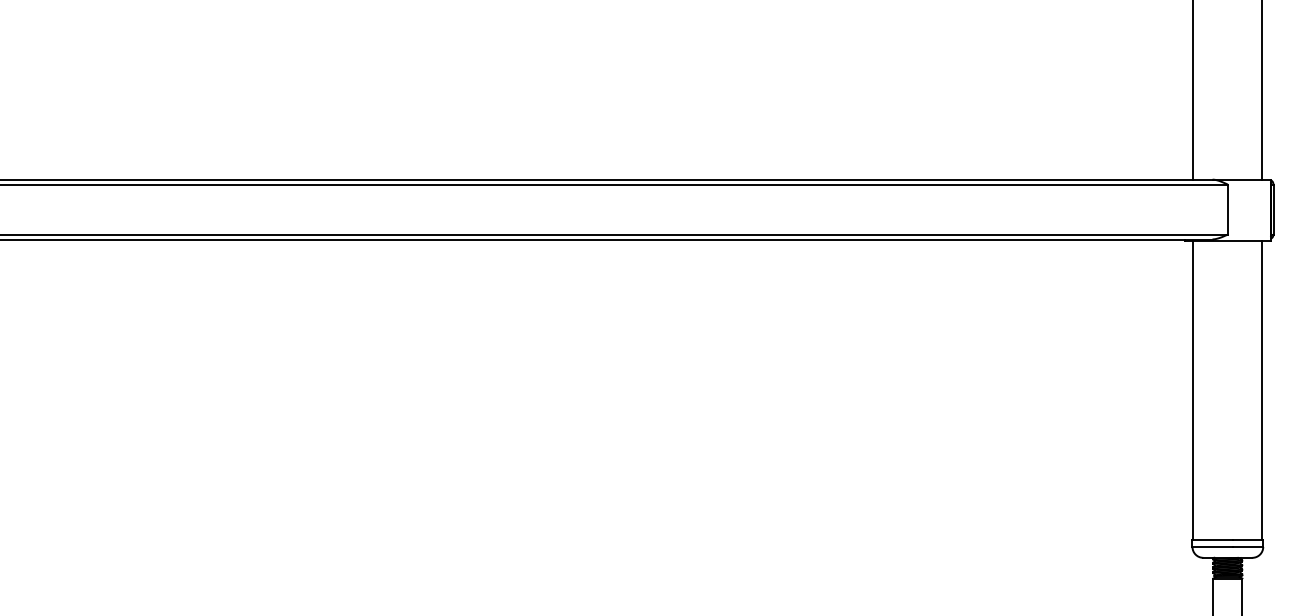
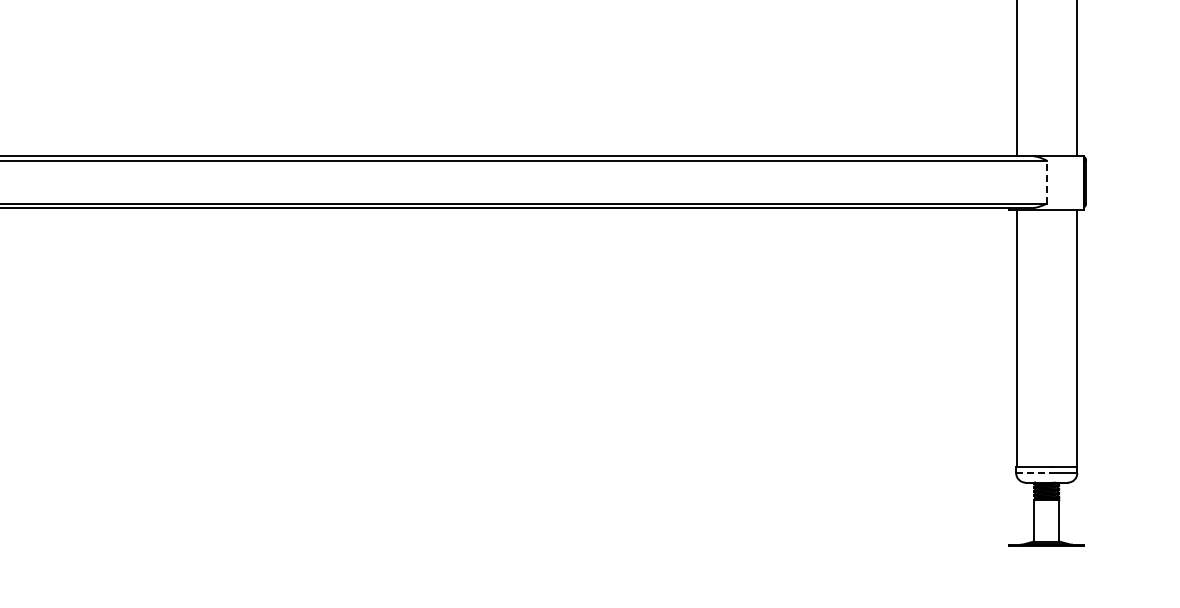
line: (1227, 210) -> (1046, 182), solid -> dashed
line: (1213, 547) -> (1034, 473), solid -> dashed

